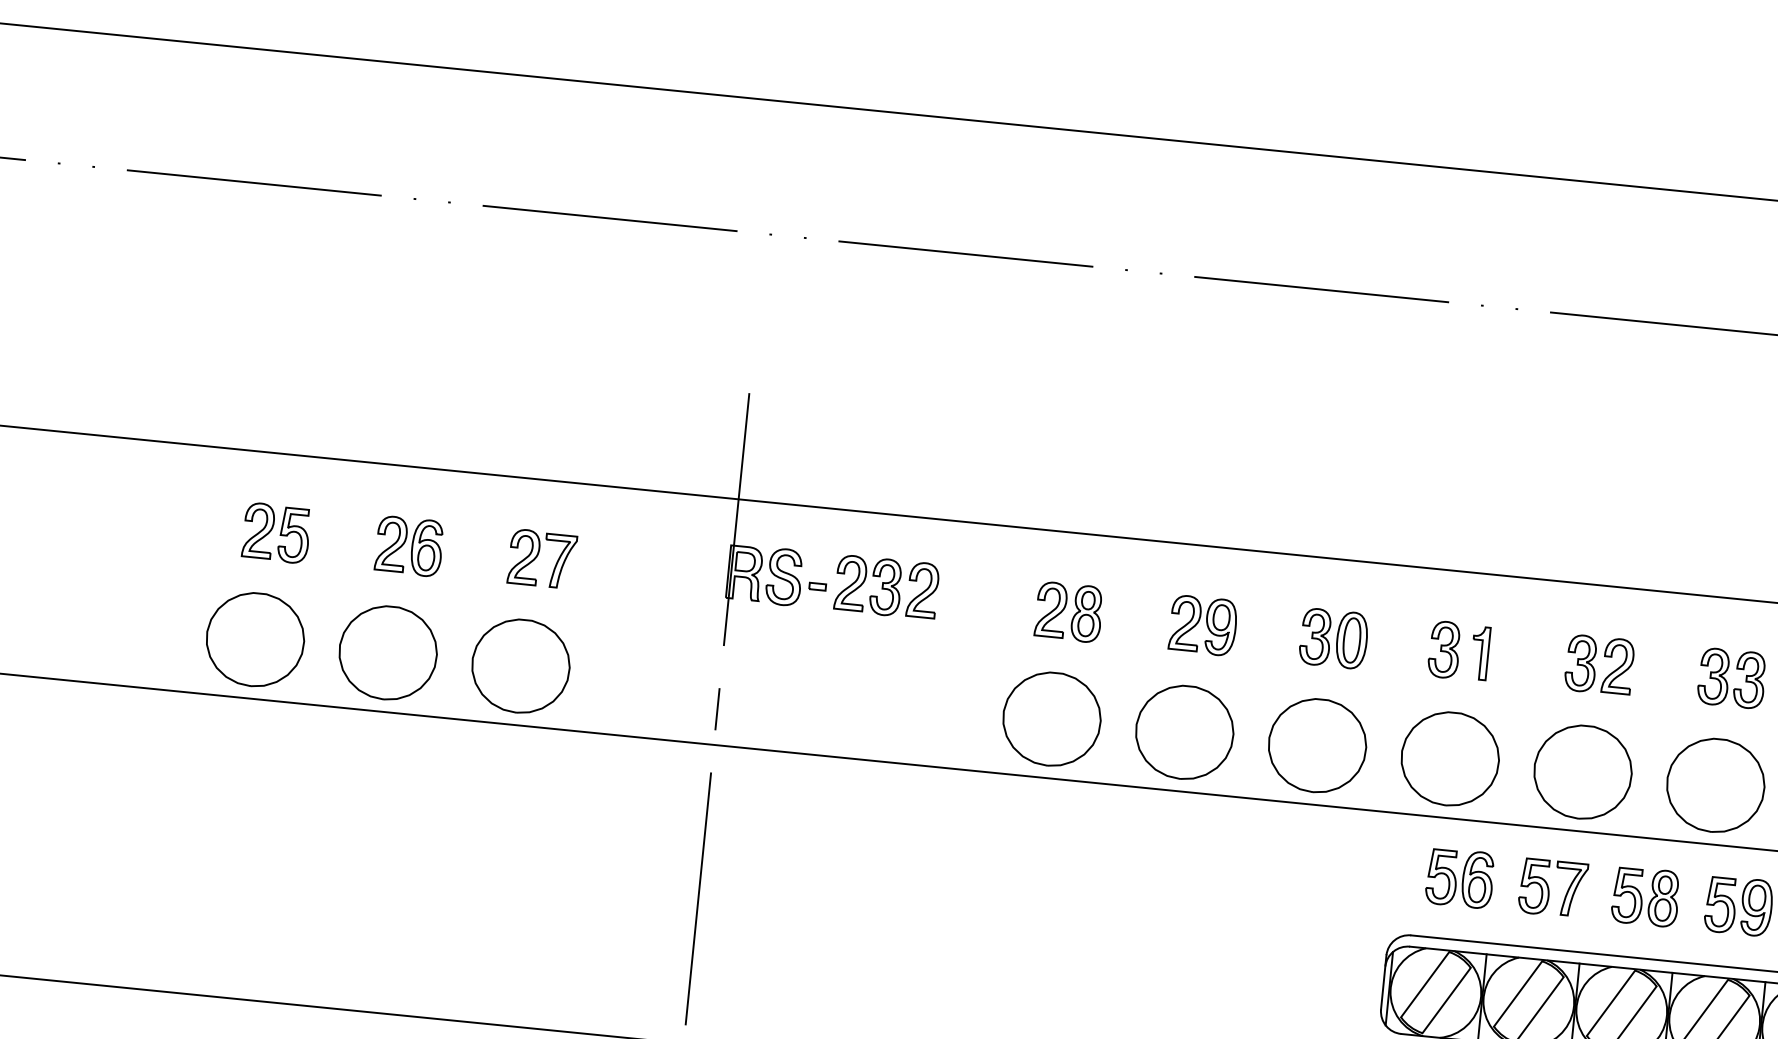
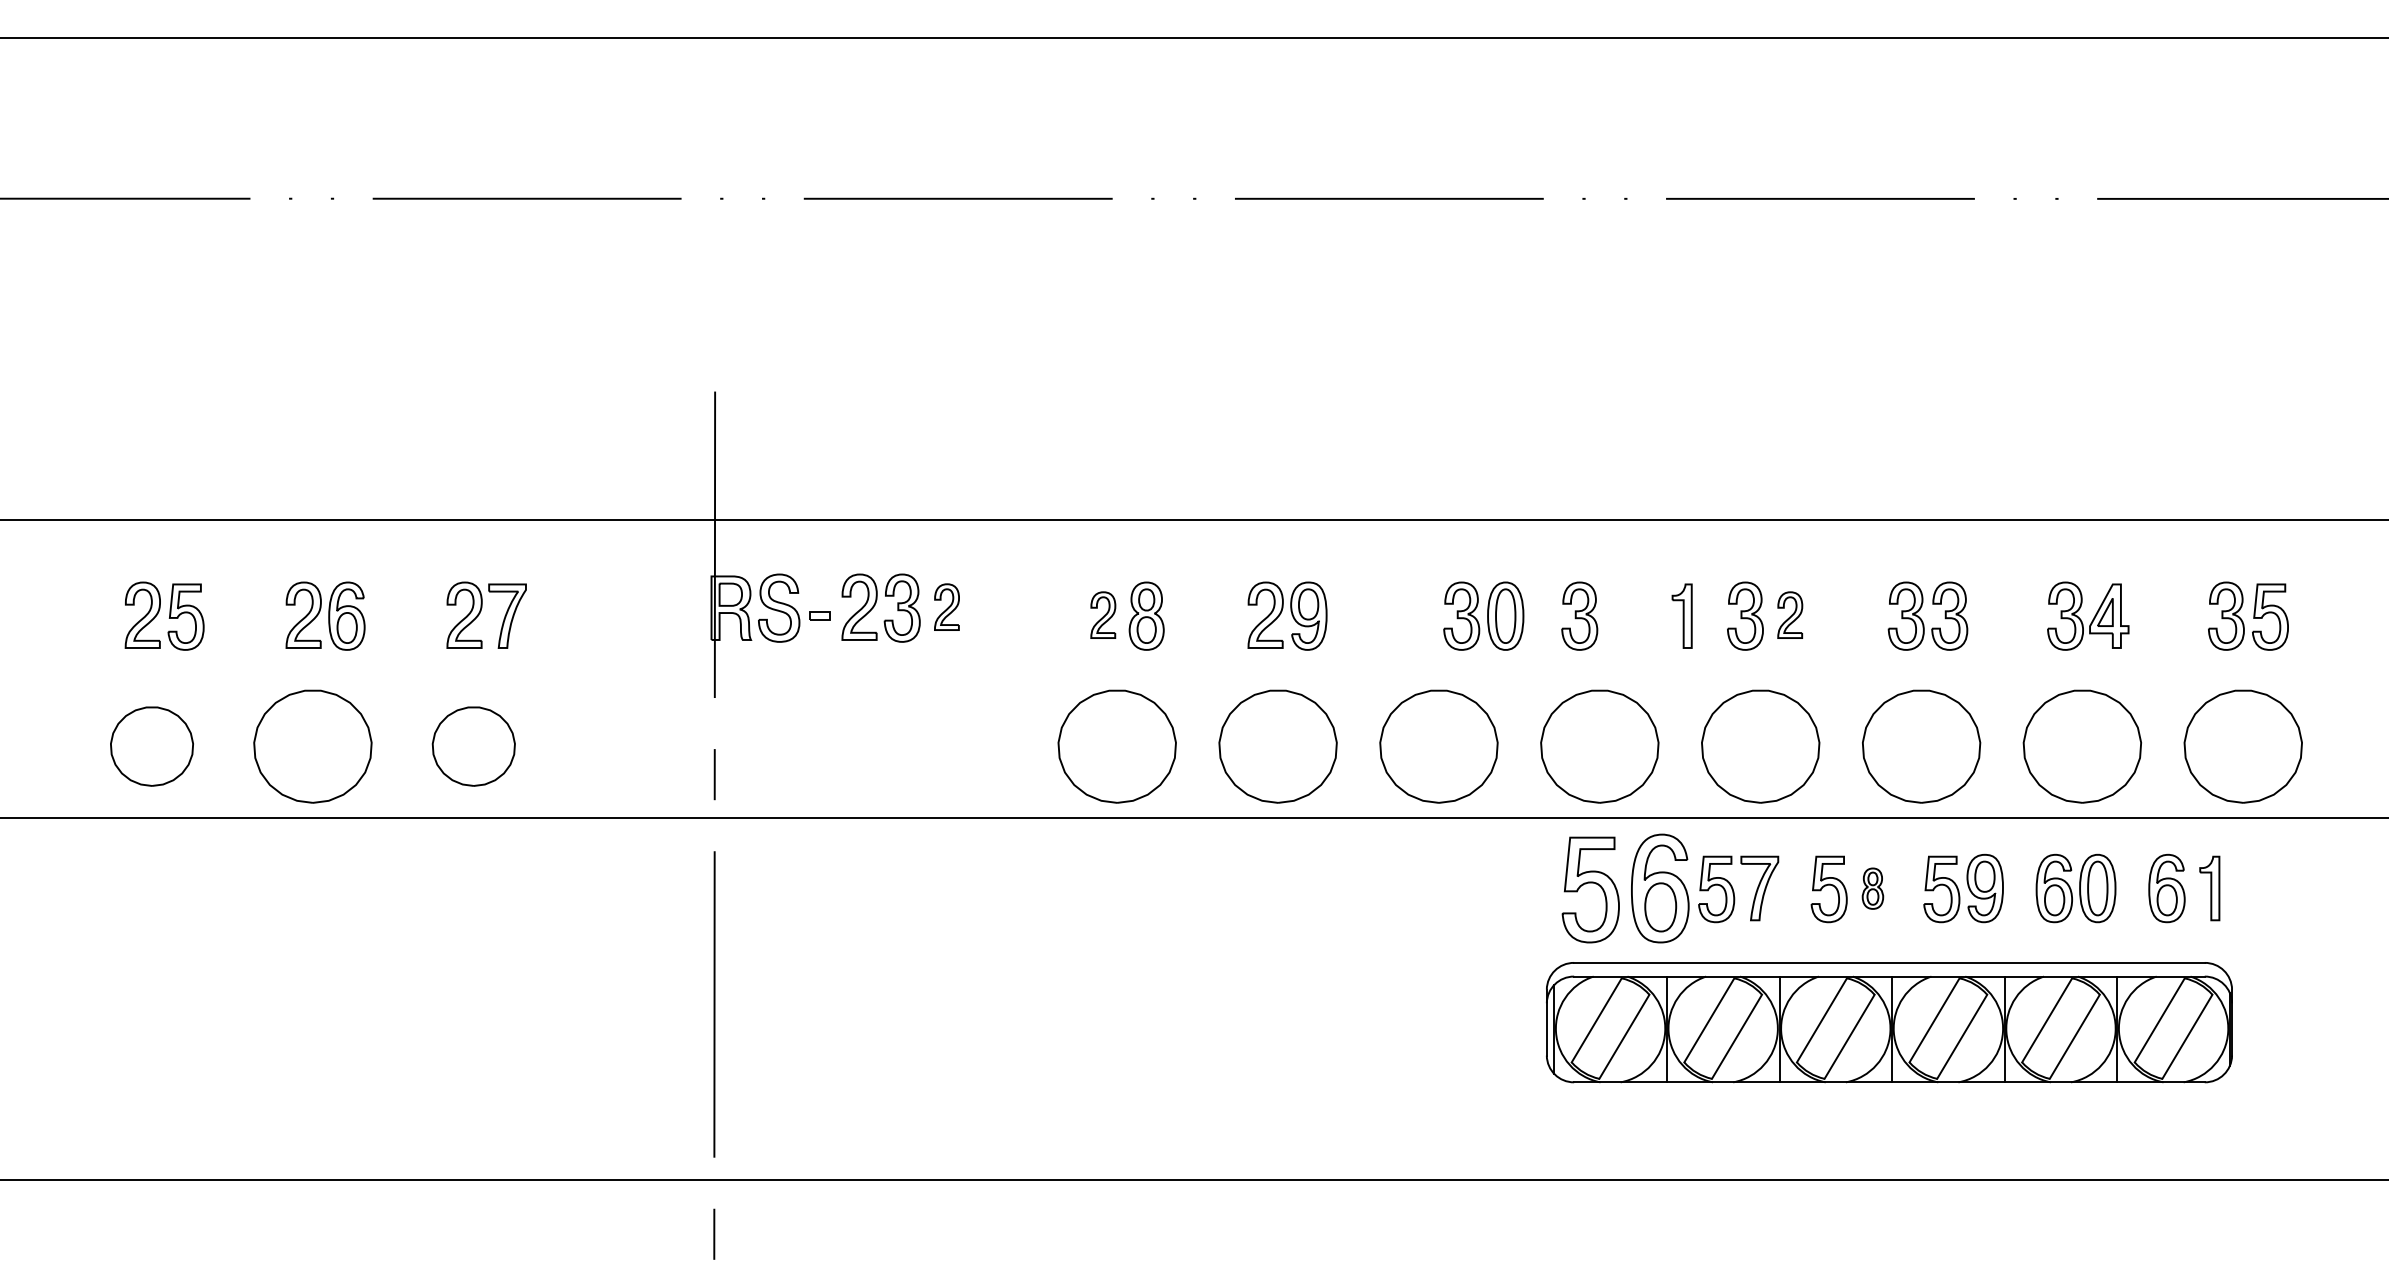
part: (922, 589) -> (946, 606), size x0.7
part: (1051, 609) -> (1103, 614), size x0.7
part: (1333, 638) -> (1483, 615), moved
part: (254, 639) -> (151, 746), size x0.7
part: (1479, 652) -> (1681, 615), moved
part: (1618, 665) -> (1790, 614), size x0.7
part: (520, 666) -> (473, 746), size x0.7
part: (1459, 878) -> (1625, 888), size x1.6
part: (1663, 898) -> (1872, 888), size x0.6

